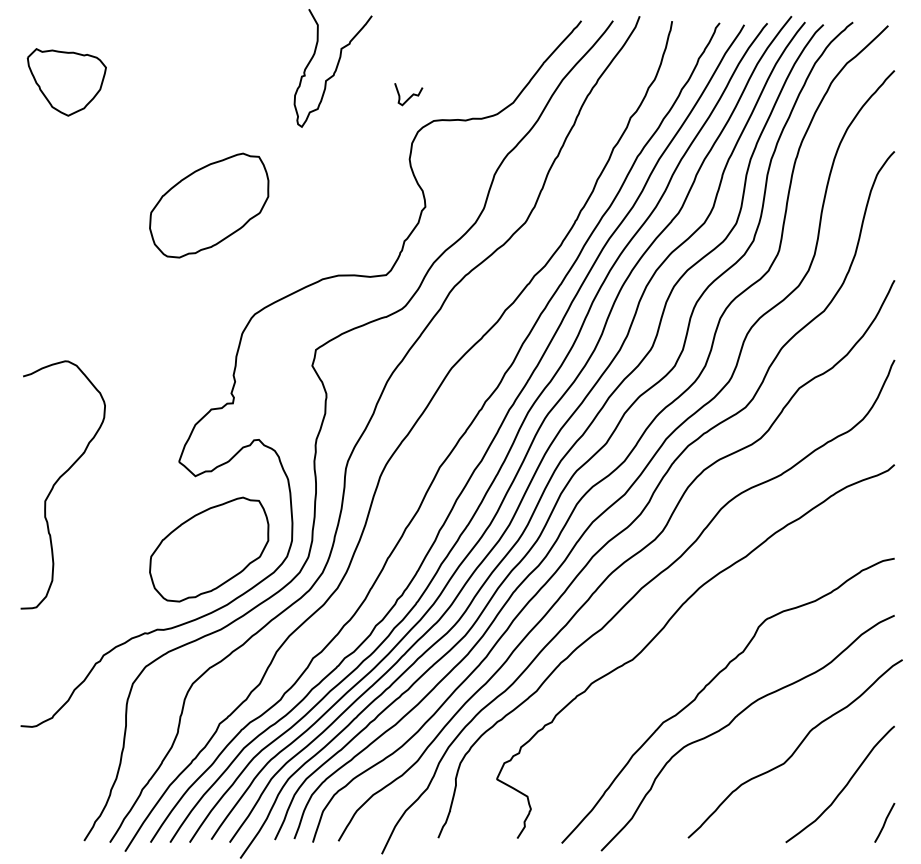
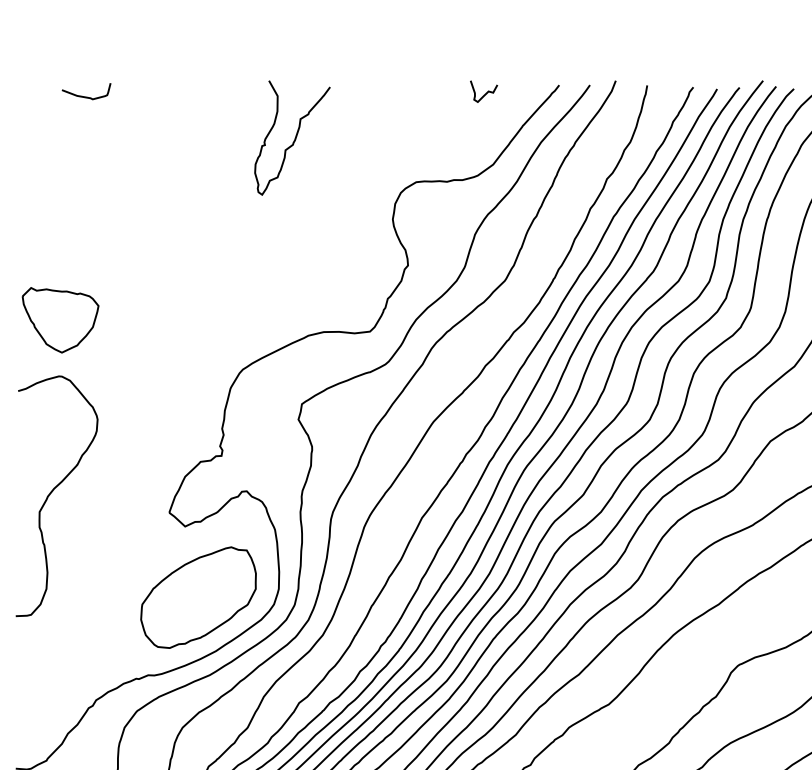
curve: (93, 32) -> (86, 96), added
curve: (334, 70) -> (293, 140), moved
part: (66, 82) -> (60, 320), moved
curve: (410, 95) -> (485, 92), moved
part: (209, 205) -> (198, 264), removed
curve: (58, 481) -> (52, 492), moved

